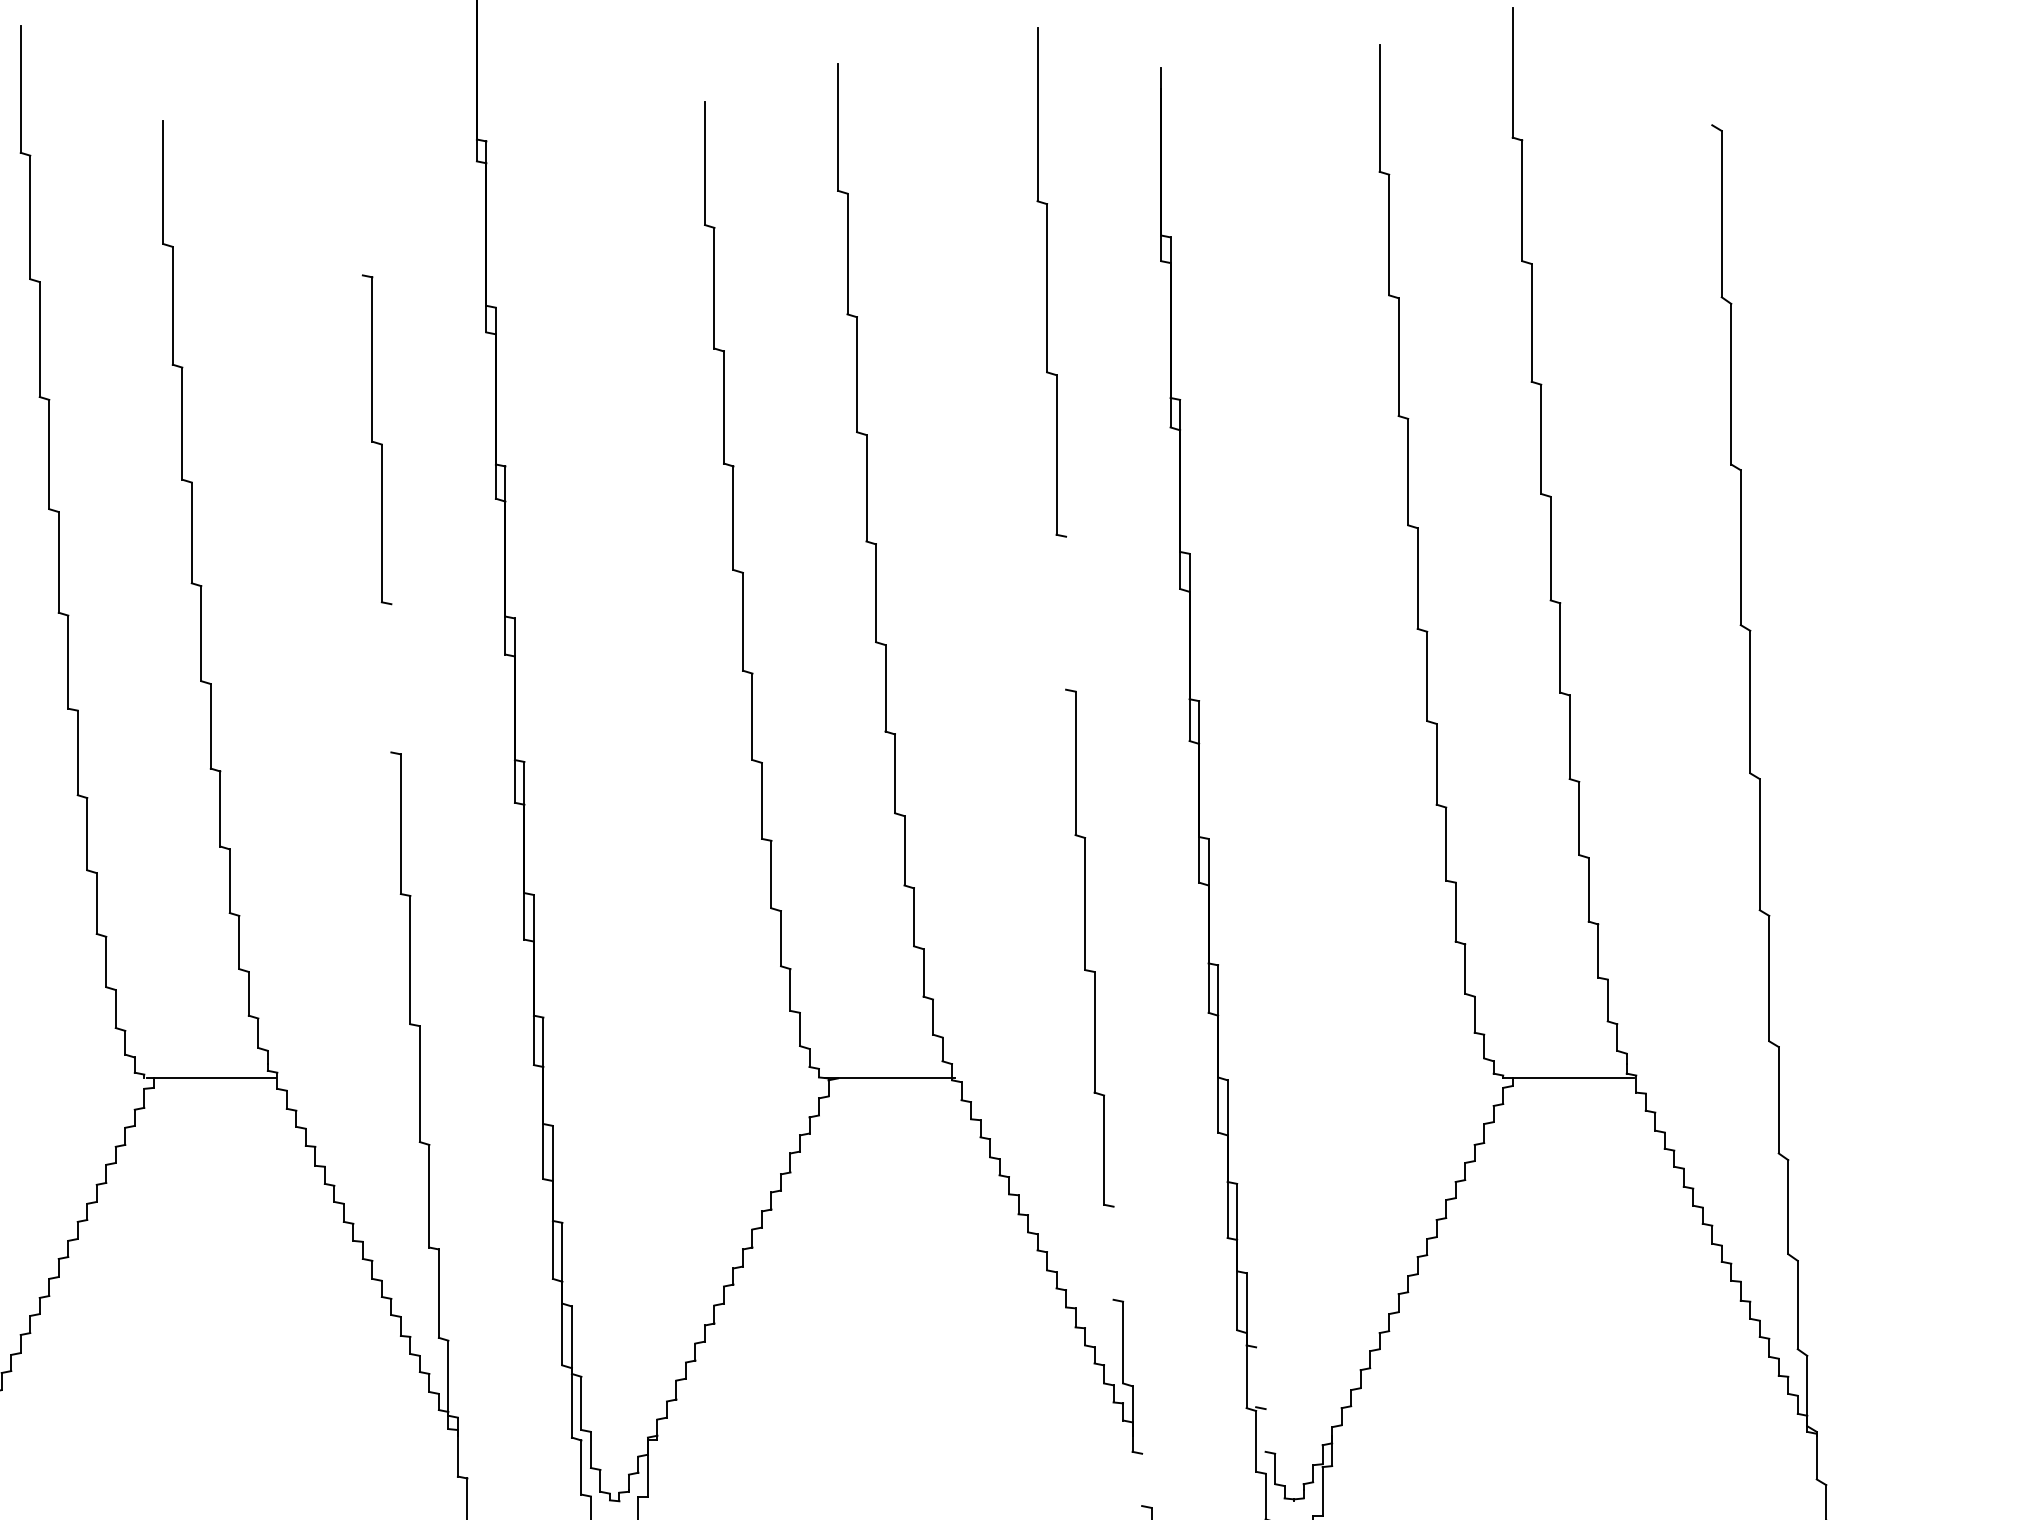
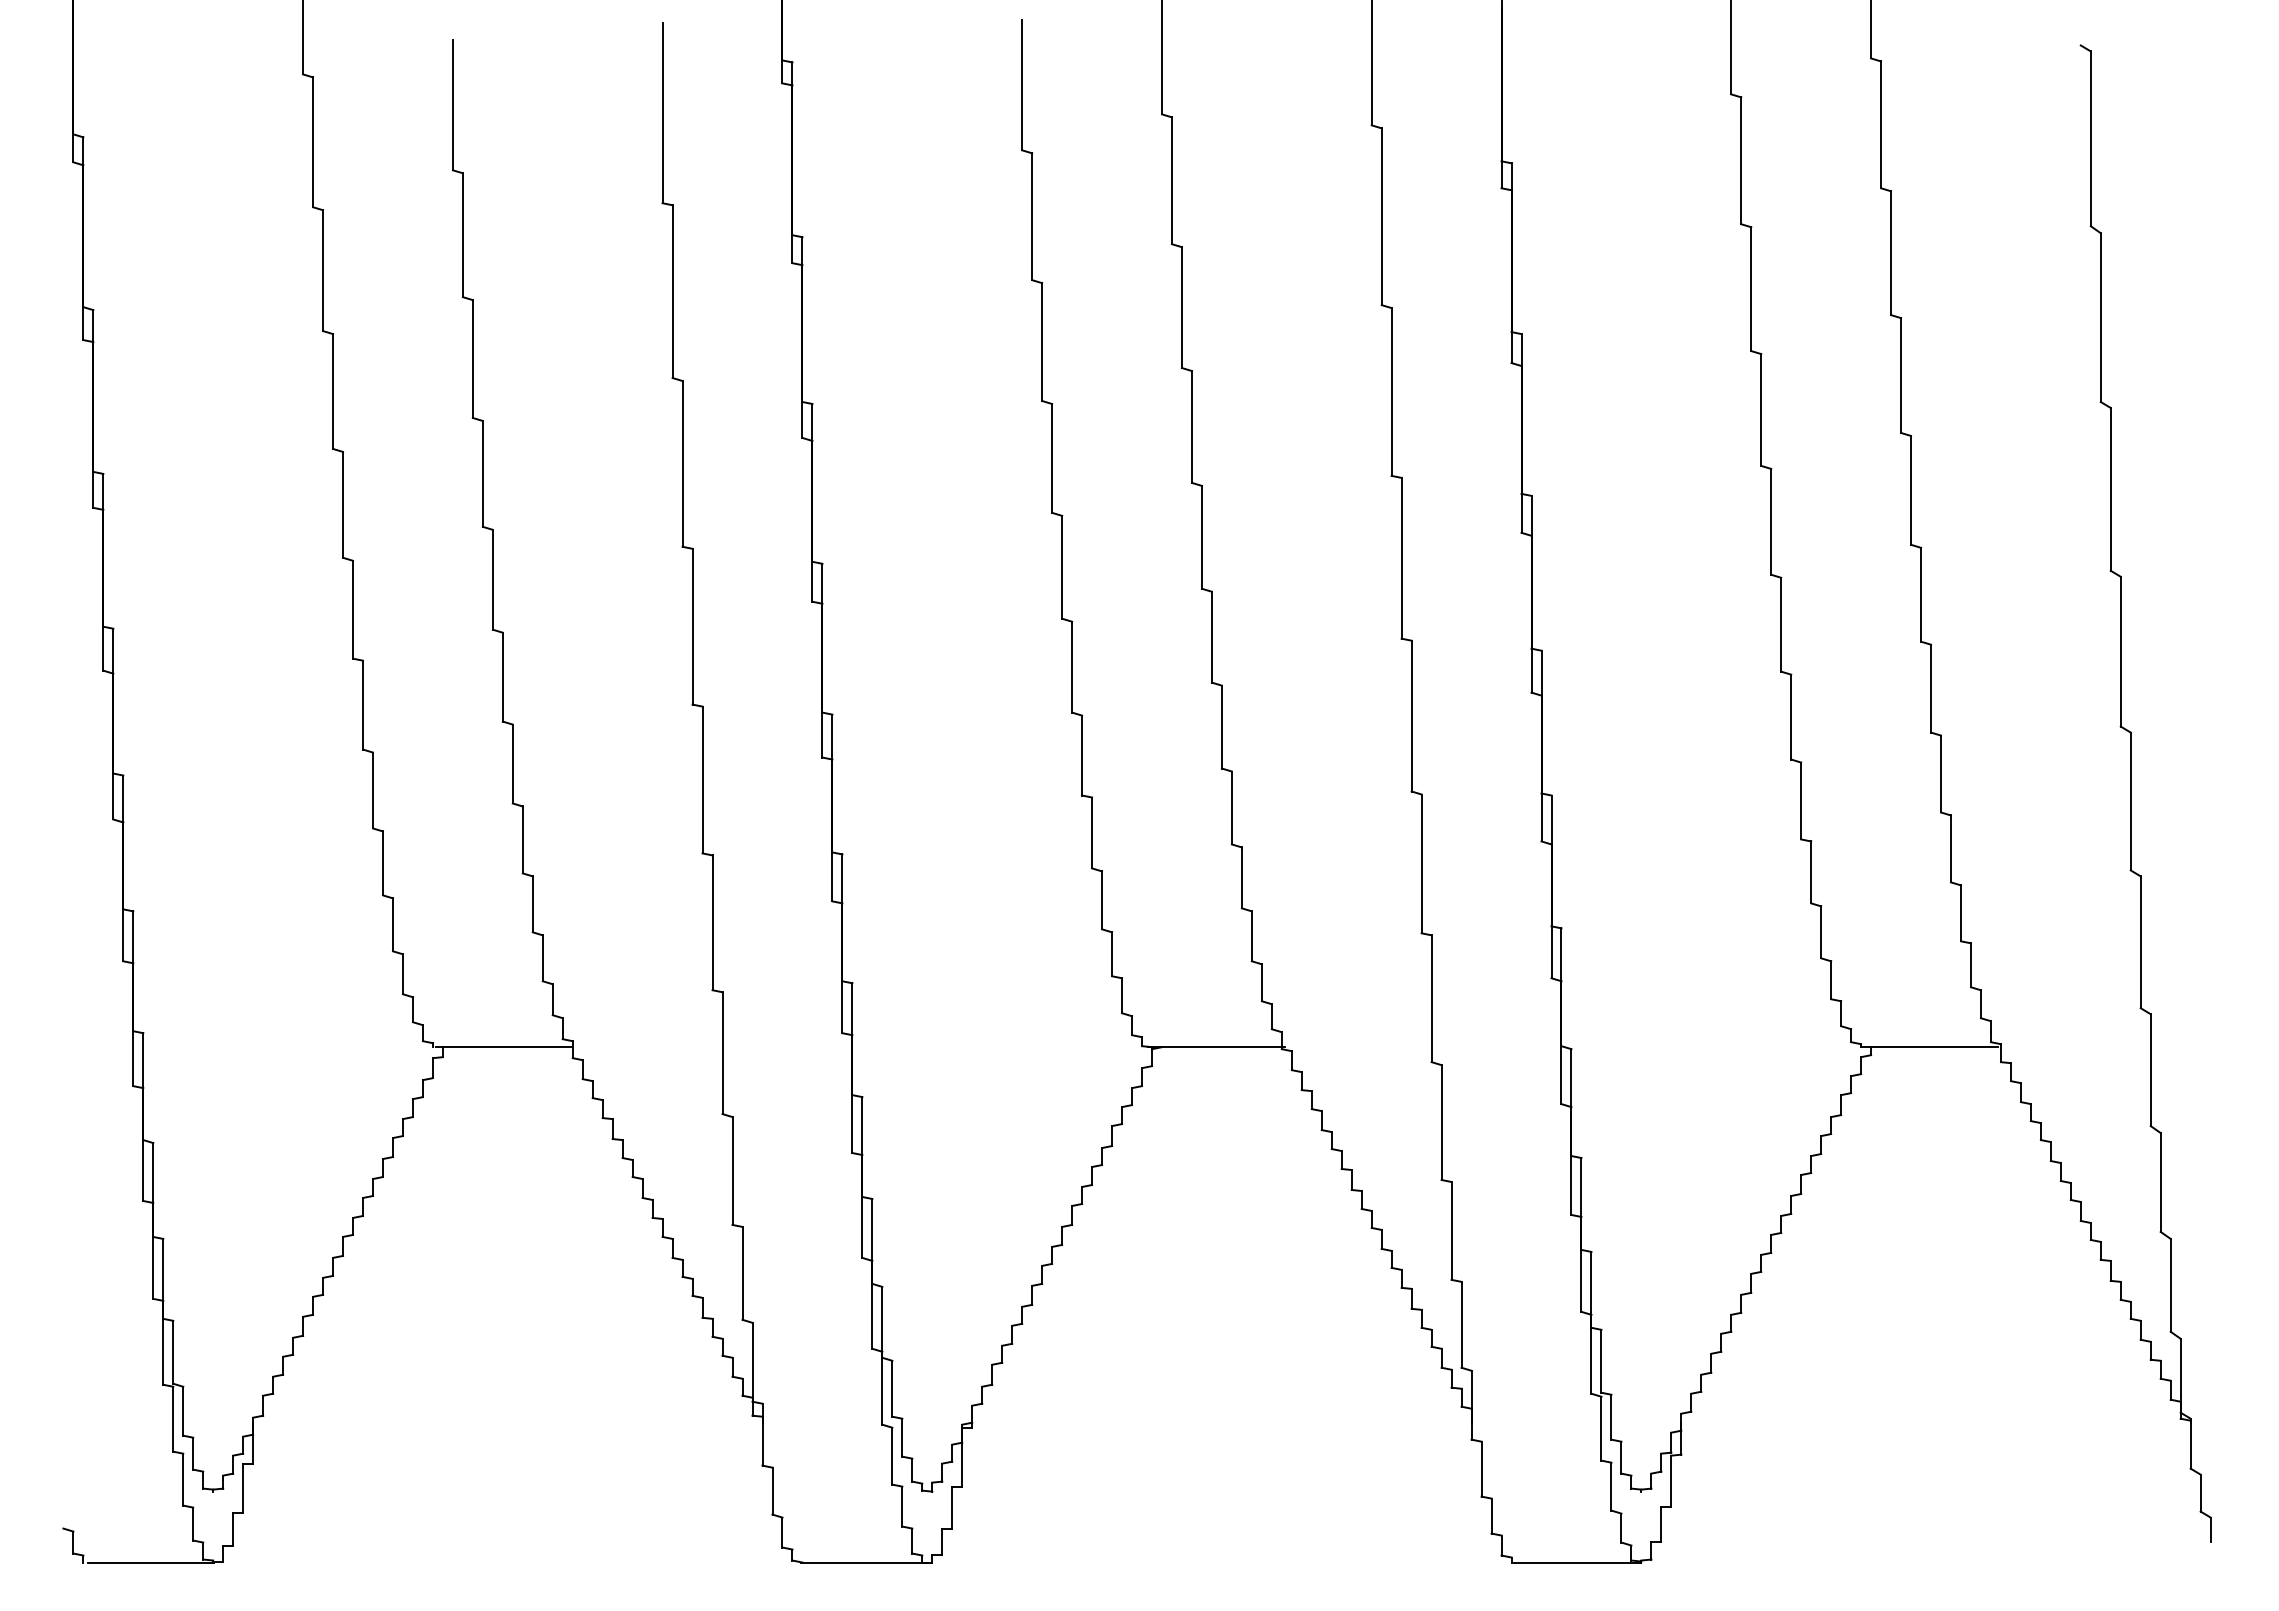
line: (362, 190) -> (662, 113), added
line: (1065, 612) -> (1401, 557), added
line: (391, 678) -> (692, 626), added
line: (1113, 1252) -> (1451, 1230), added
line: (1256, 1376) -> (1601, 1360), added
line: (1265, 1429) -> (1611, 1416), added
line: (1142, 1479) -> (1481, 1468), added

